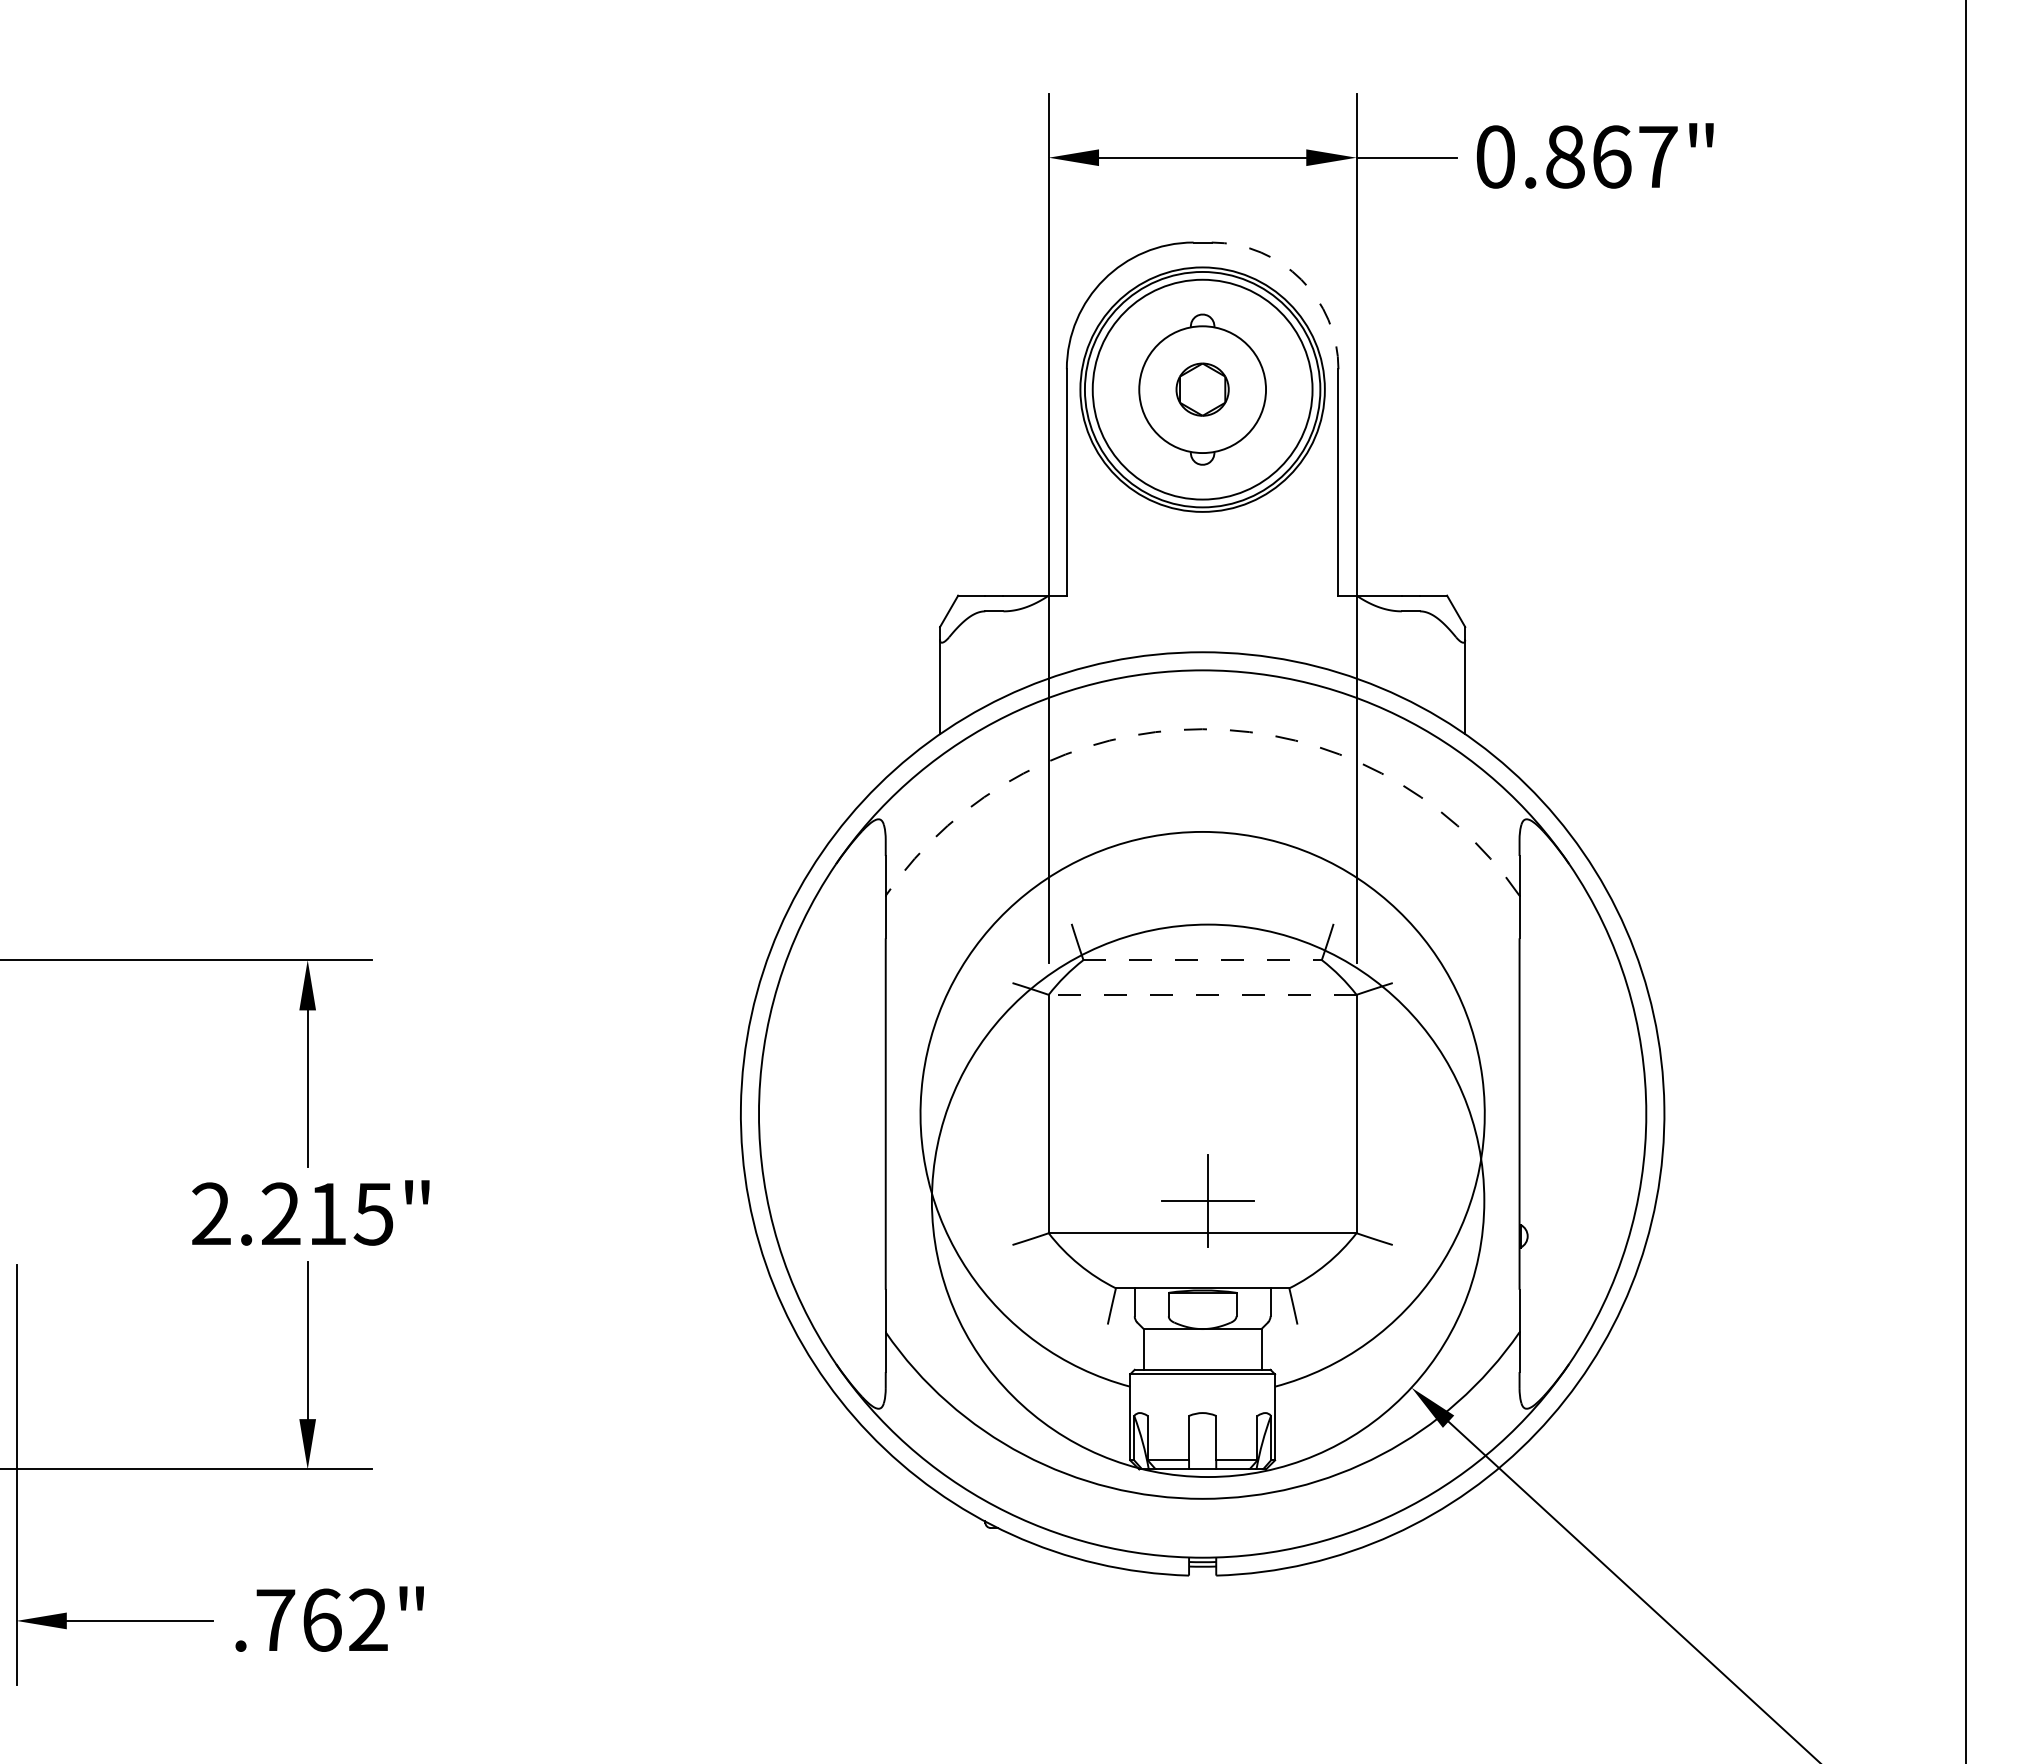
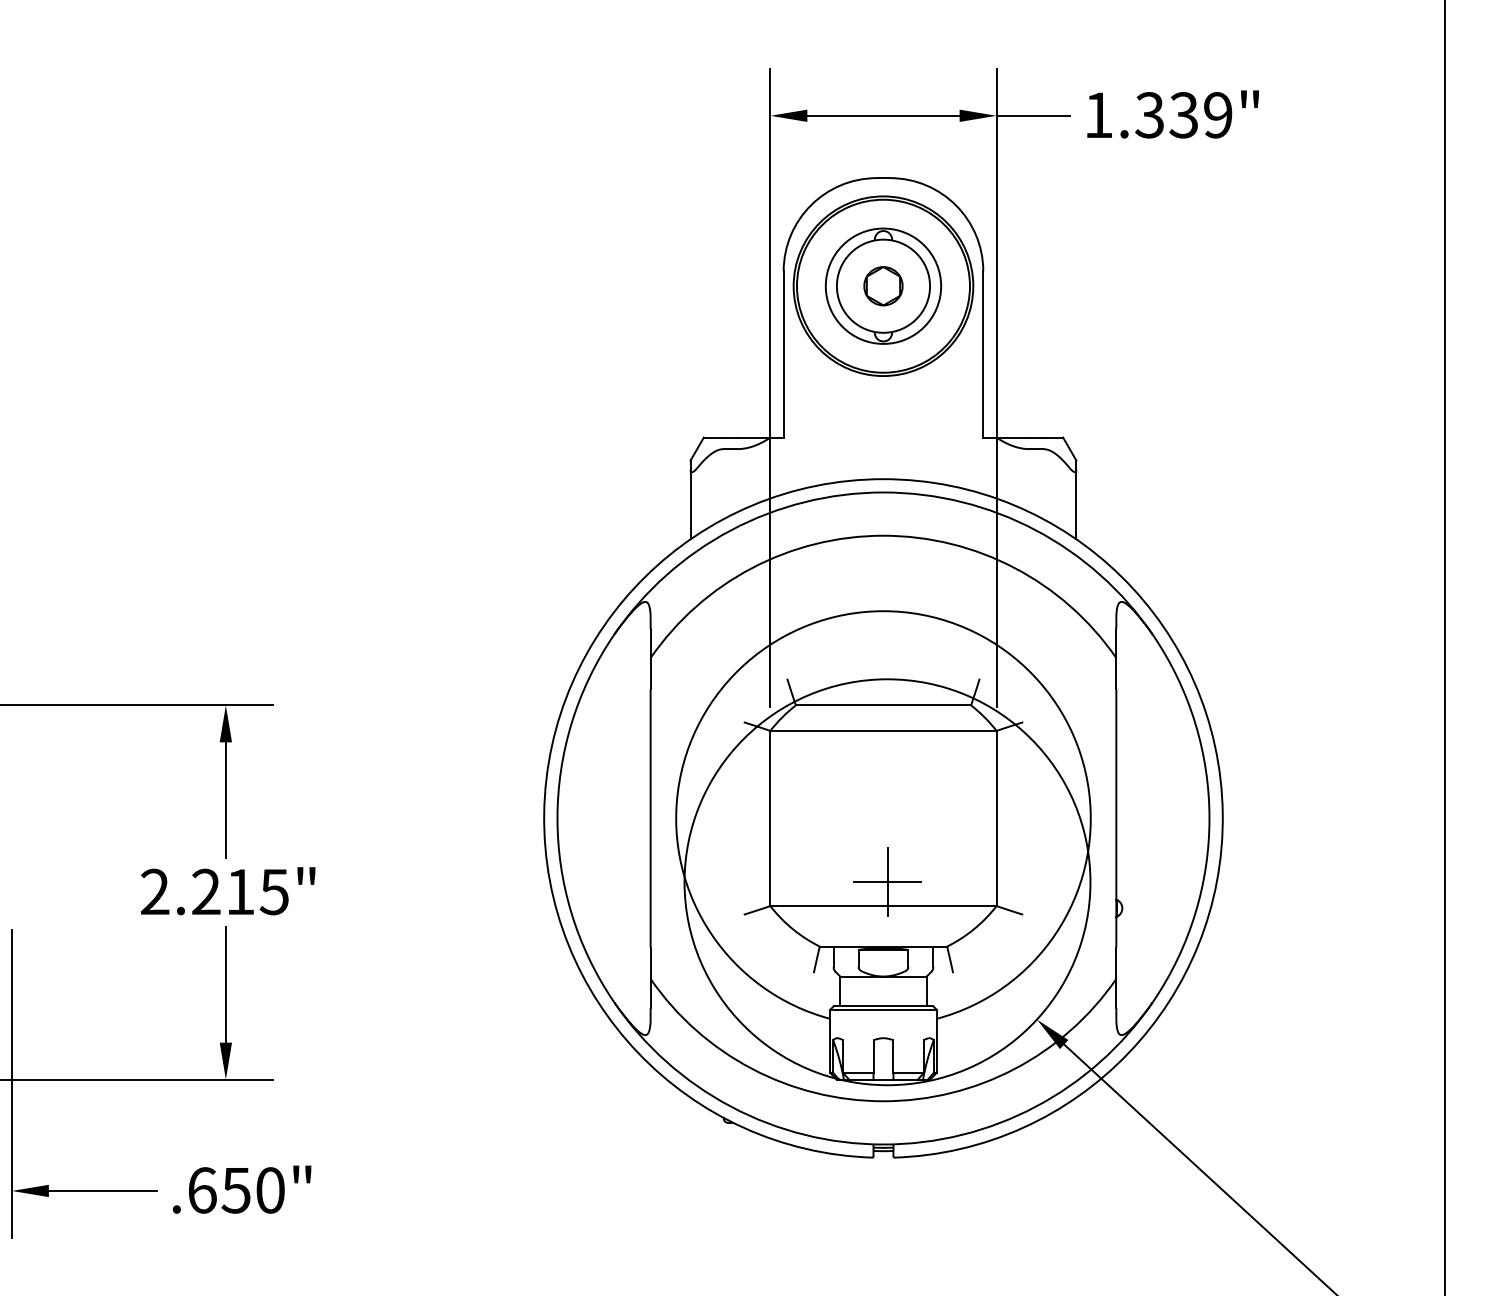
text: (1576, 156) -> (1158, 114), 0.867" -> 1.339"
arc: (1301, 279) -> (956, 205), dashed -> solid
circle: (1202, 389) -> (883, 286), size x0.71
arc: (1202, 729) -> (883, 535), dashed -> solid
line: (1203, 960) -> (884, 705), dashed -> solid
line: (1202, 994) -> (883, 730), dashed -> solid
text: (321, 1619) -> (236, 1189), .762" -> .650"

